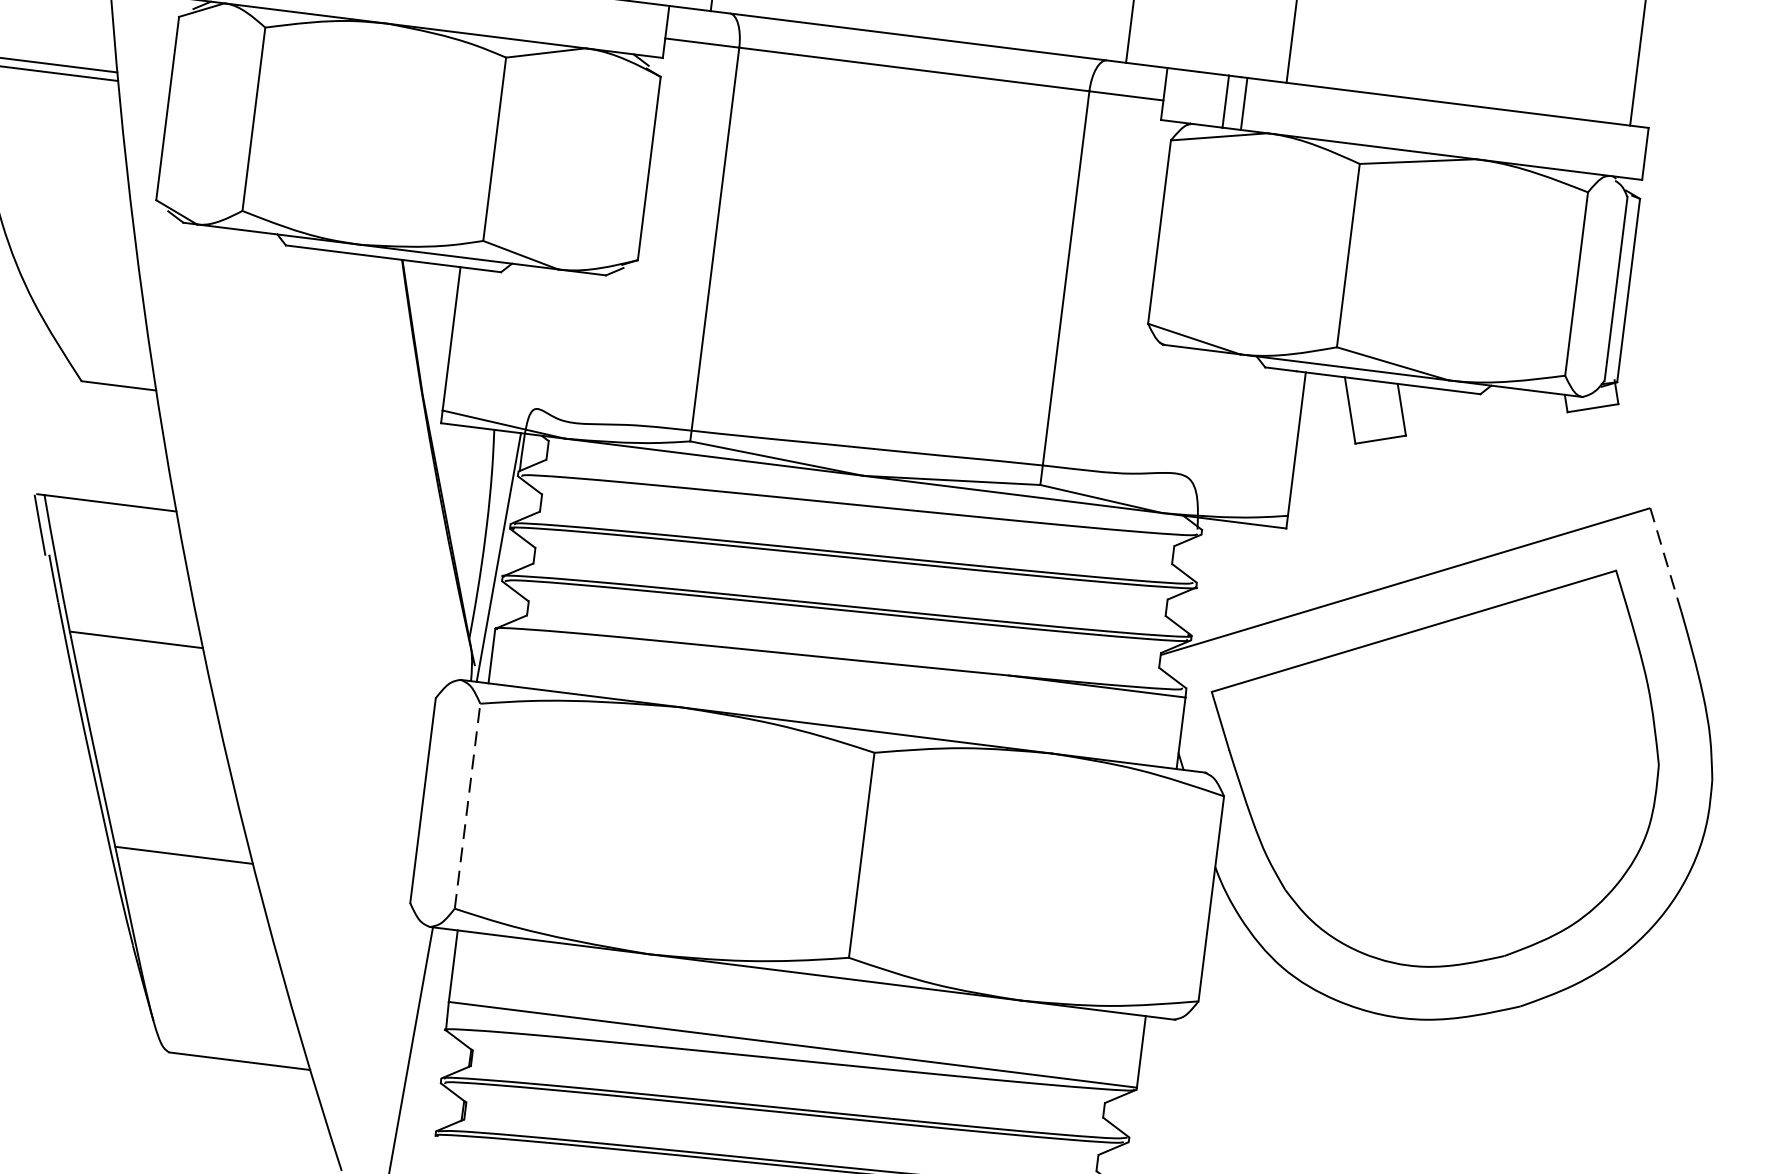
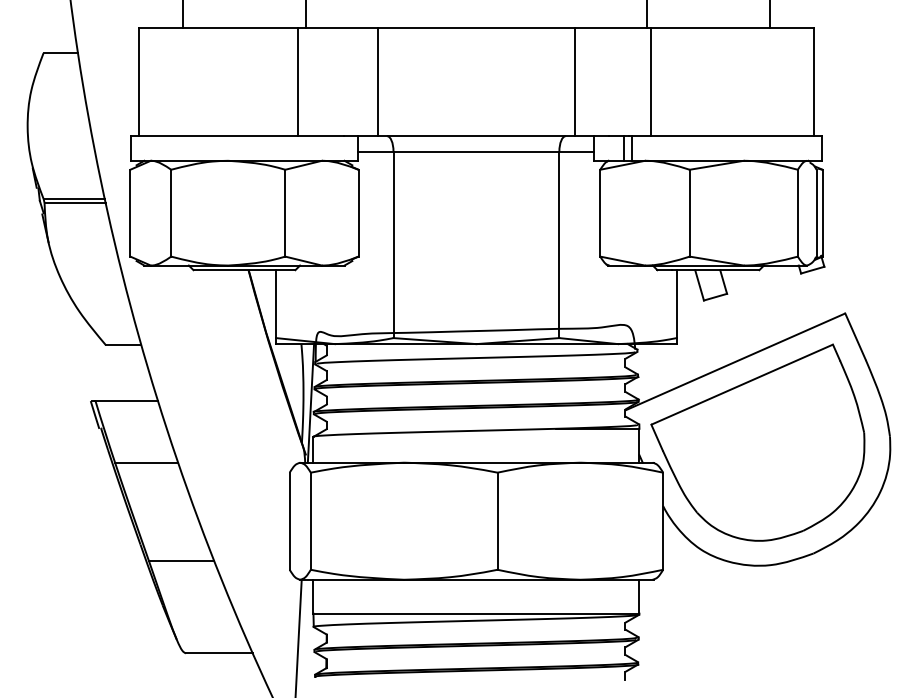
line: (1665, 559) -> (855, 336), dashed -> solid
line: (466, 806) -> (310, 521), dashed -> solid

